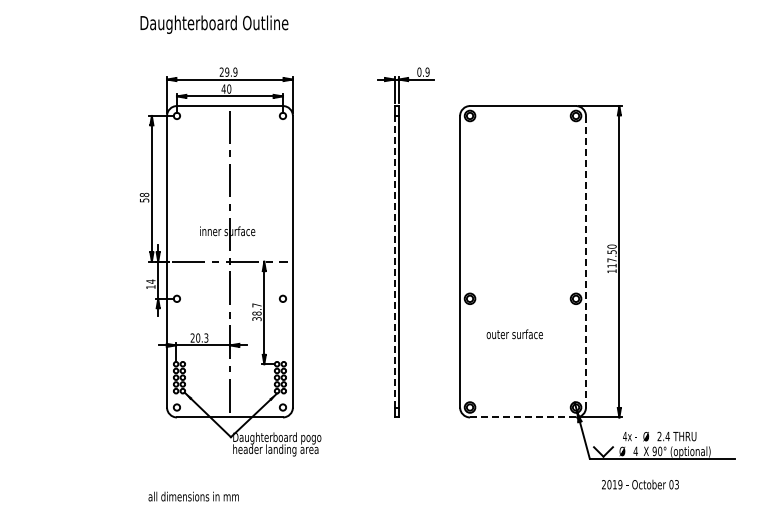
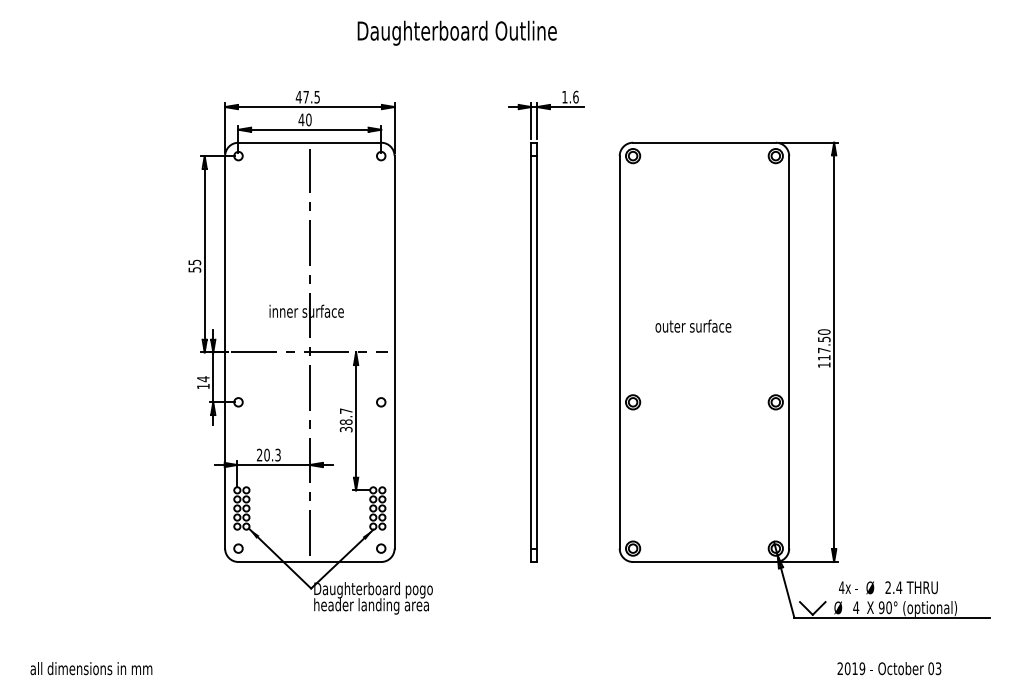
text: (214, 24) -> (457, 32), moved
text: (228, 71) -> (307, 96), 29.9 -> 47.5
text: (423, 71) -> (570, 96), 0.9 -> 1.6
text: (144, 194) -> (194, 261), 58 -> 55
line: (394, 261) -> (531, 352), dashed -> solid
line: (586, 261) -> (789, 352), dashed -> solid
text: (514, 334) -> (692, 326), moved
line: (522, 417) -> (703, 562), dashed -> solid
text: (640, 484) -> (889, 668), moved
text: (193, 496) -> (91, 668), moved

